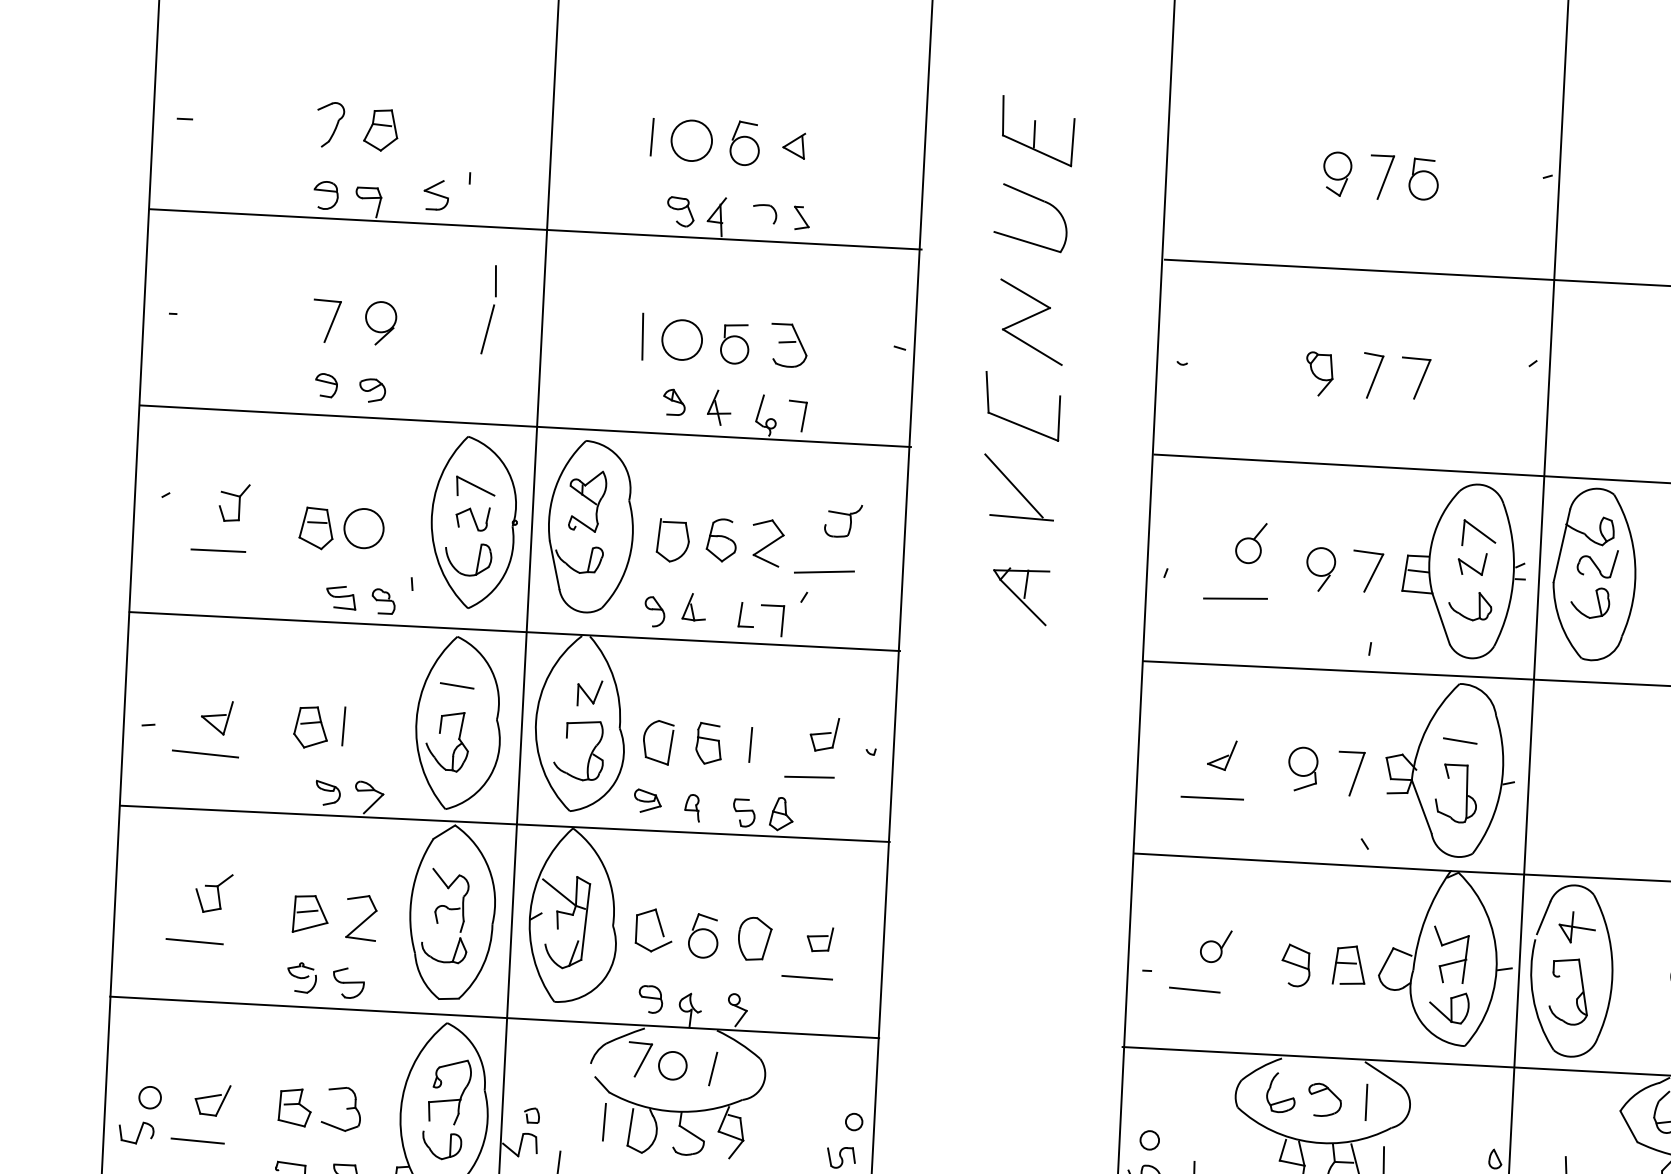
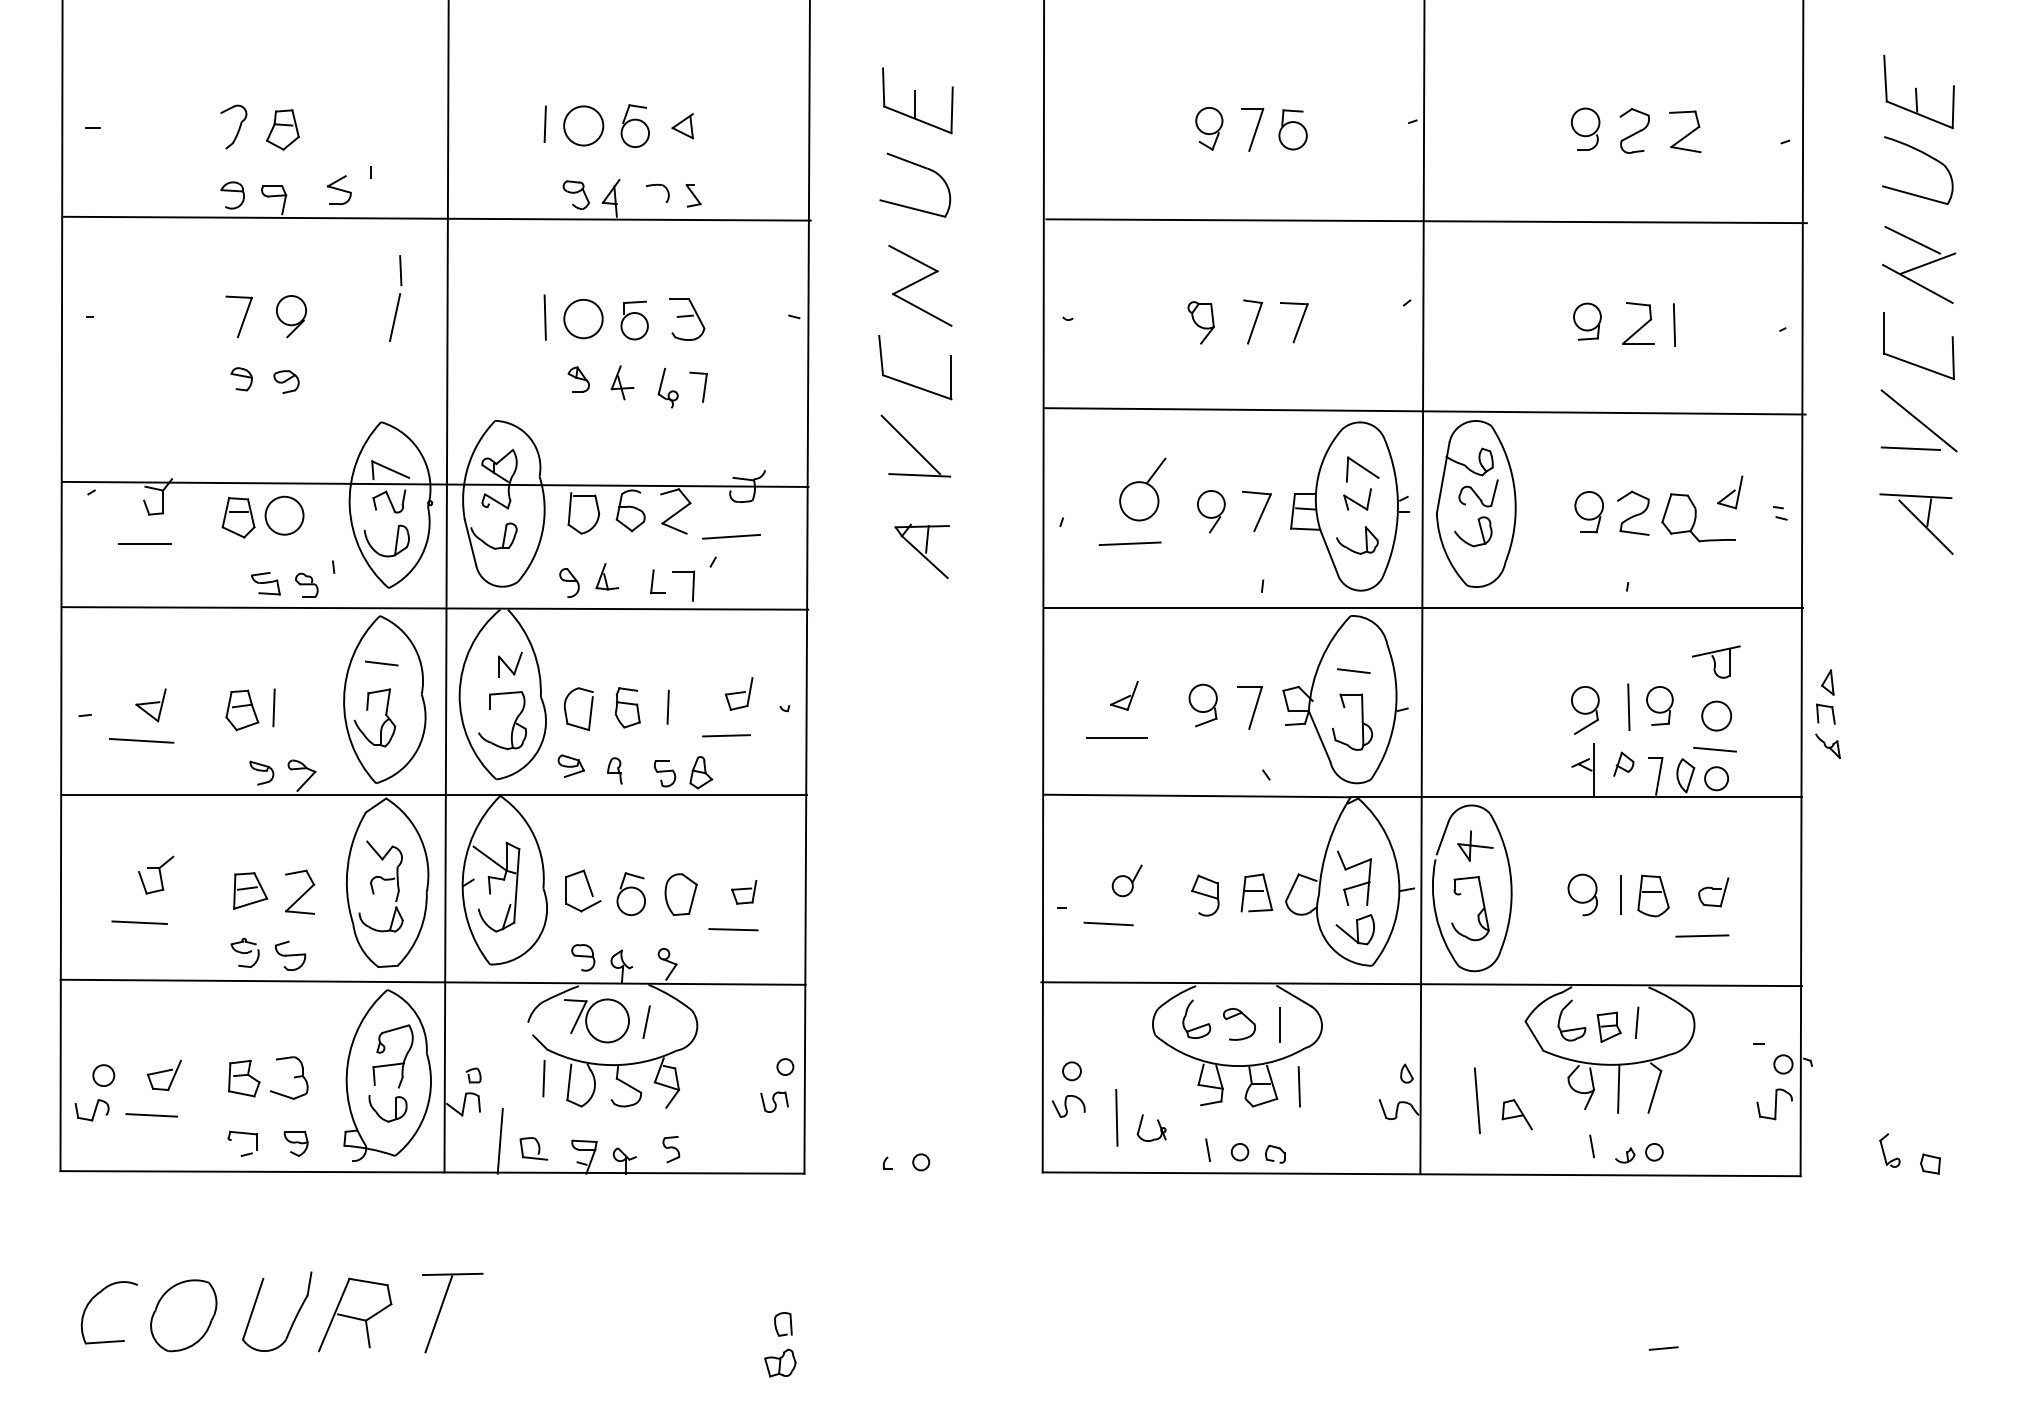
line: (526, 425) -> (435, 483), moved
part: (1250, 543) -> (1142, 489), size x1.6
circle: (672, 1065) -> (607, 1020), size x1.6

